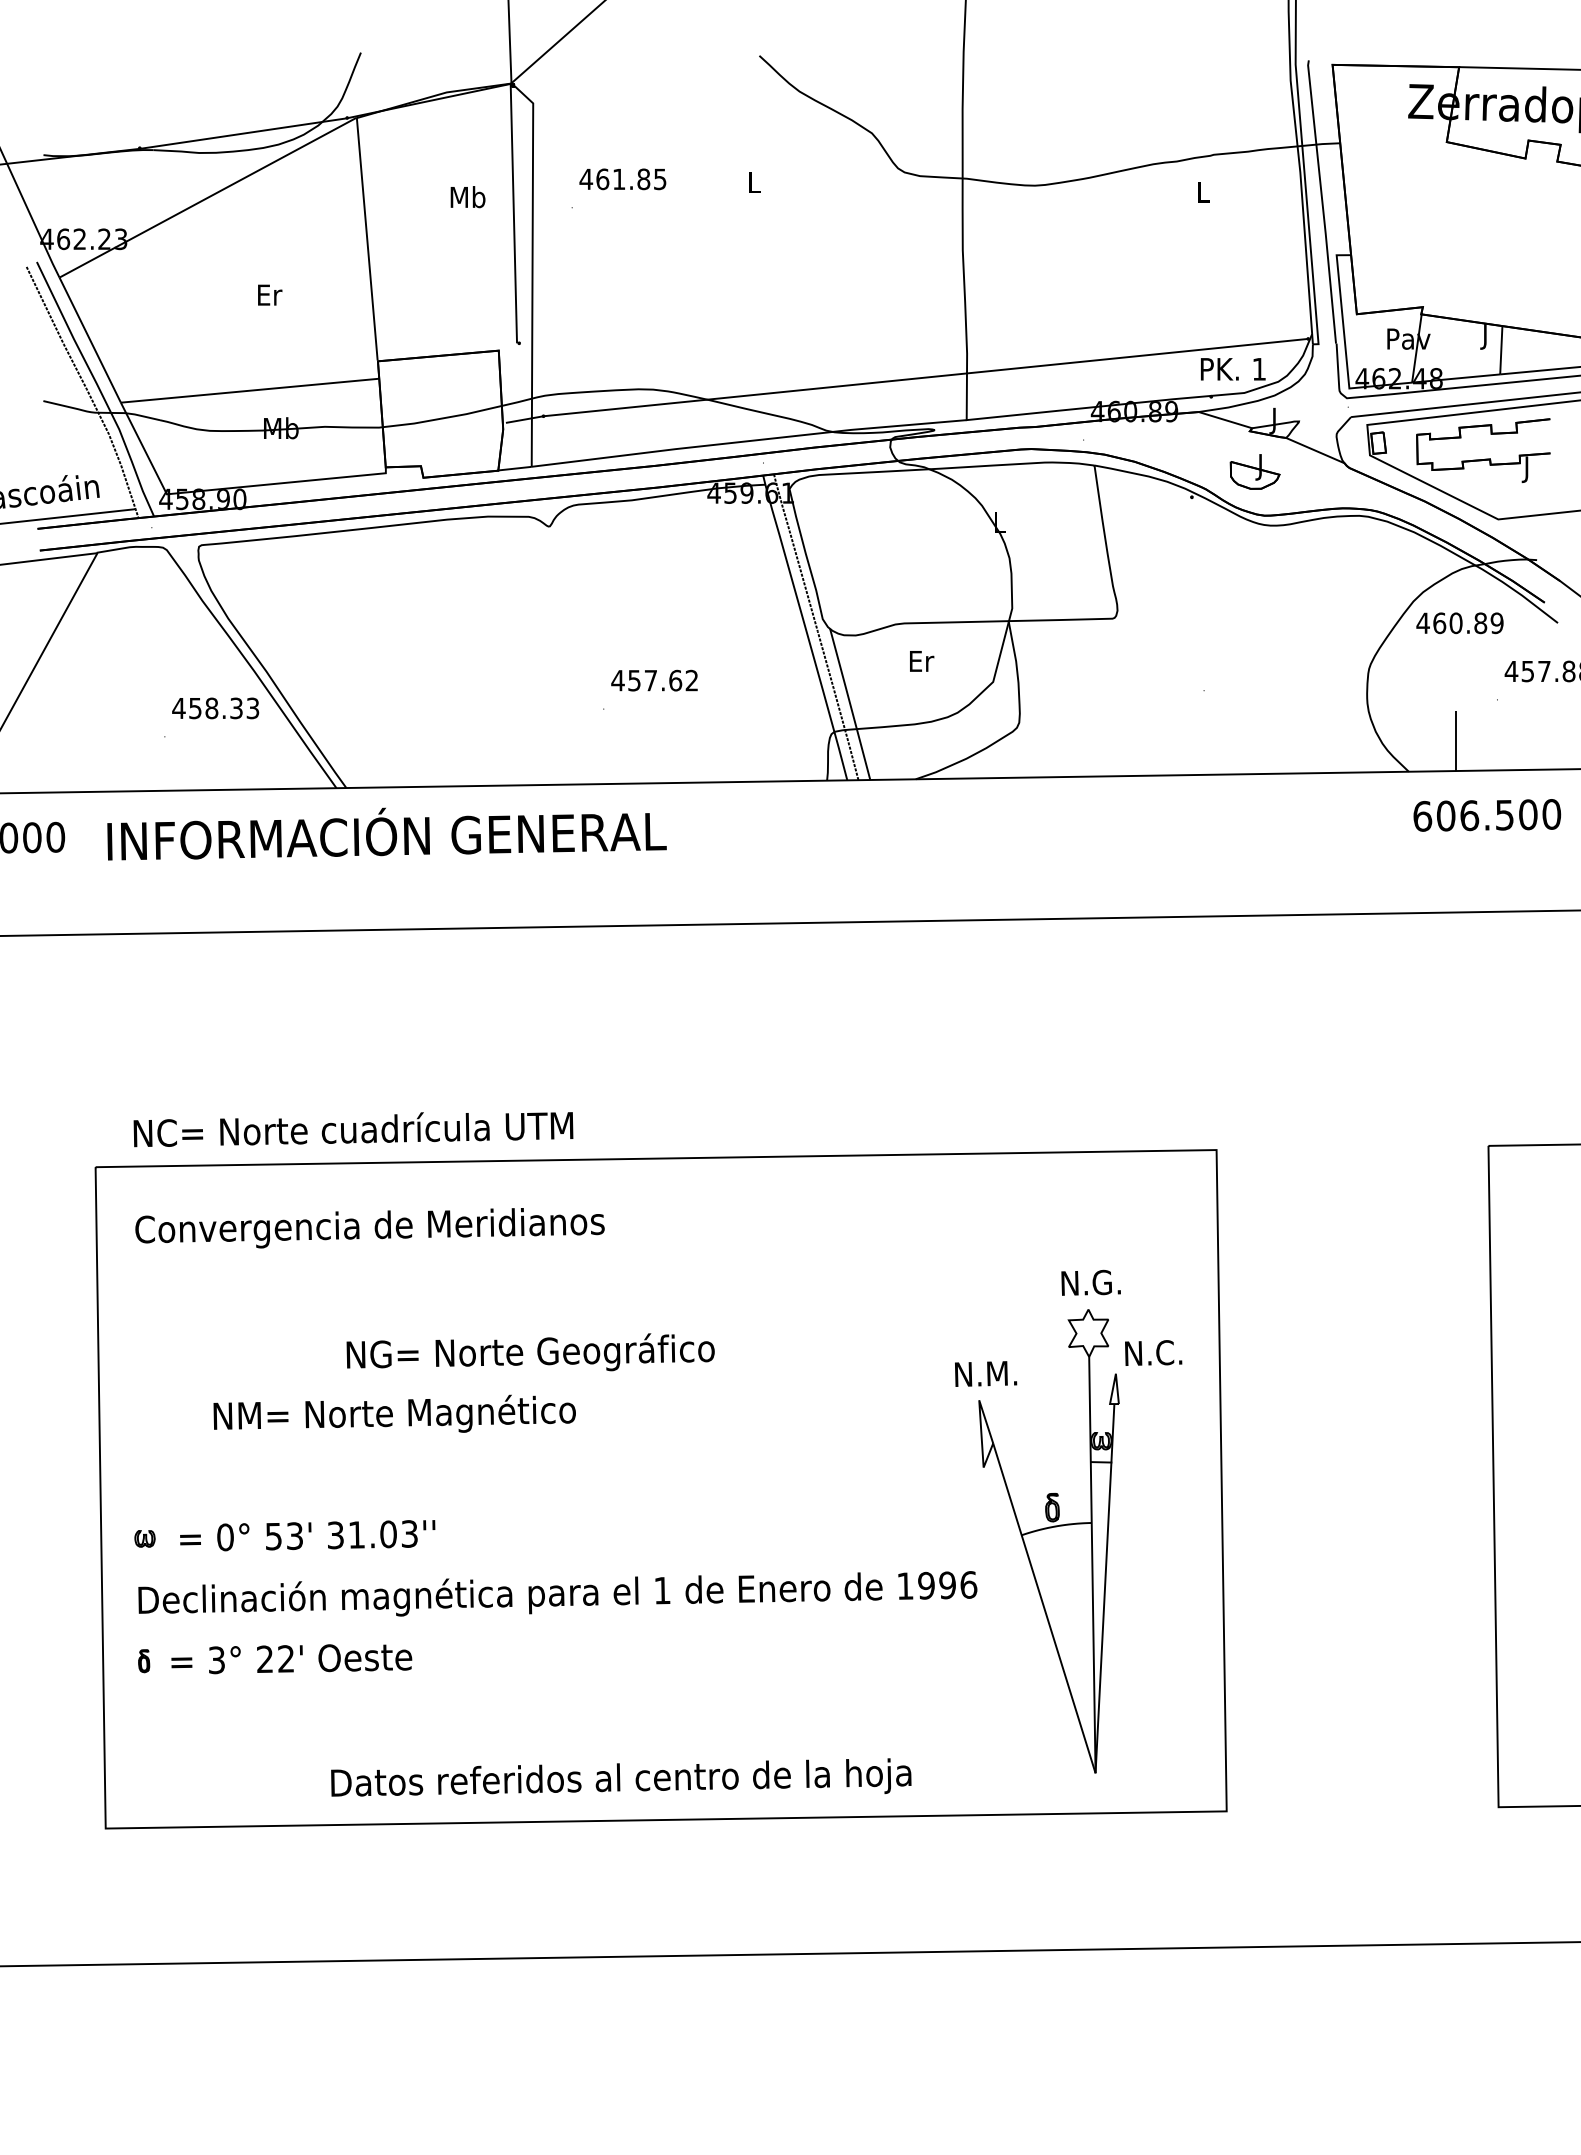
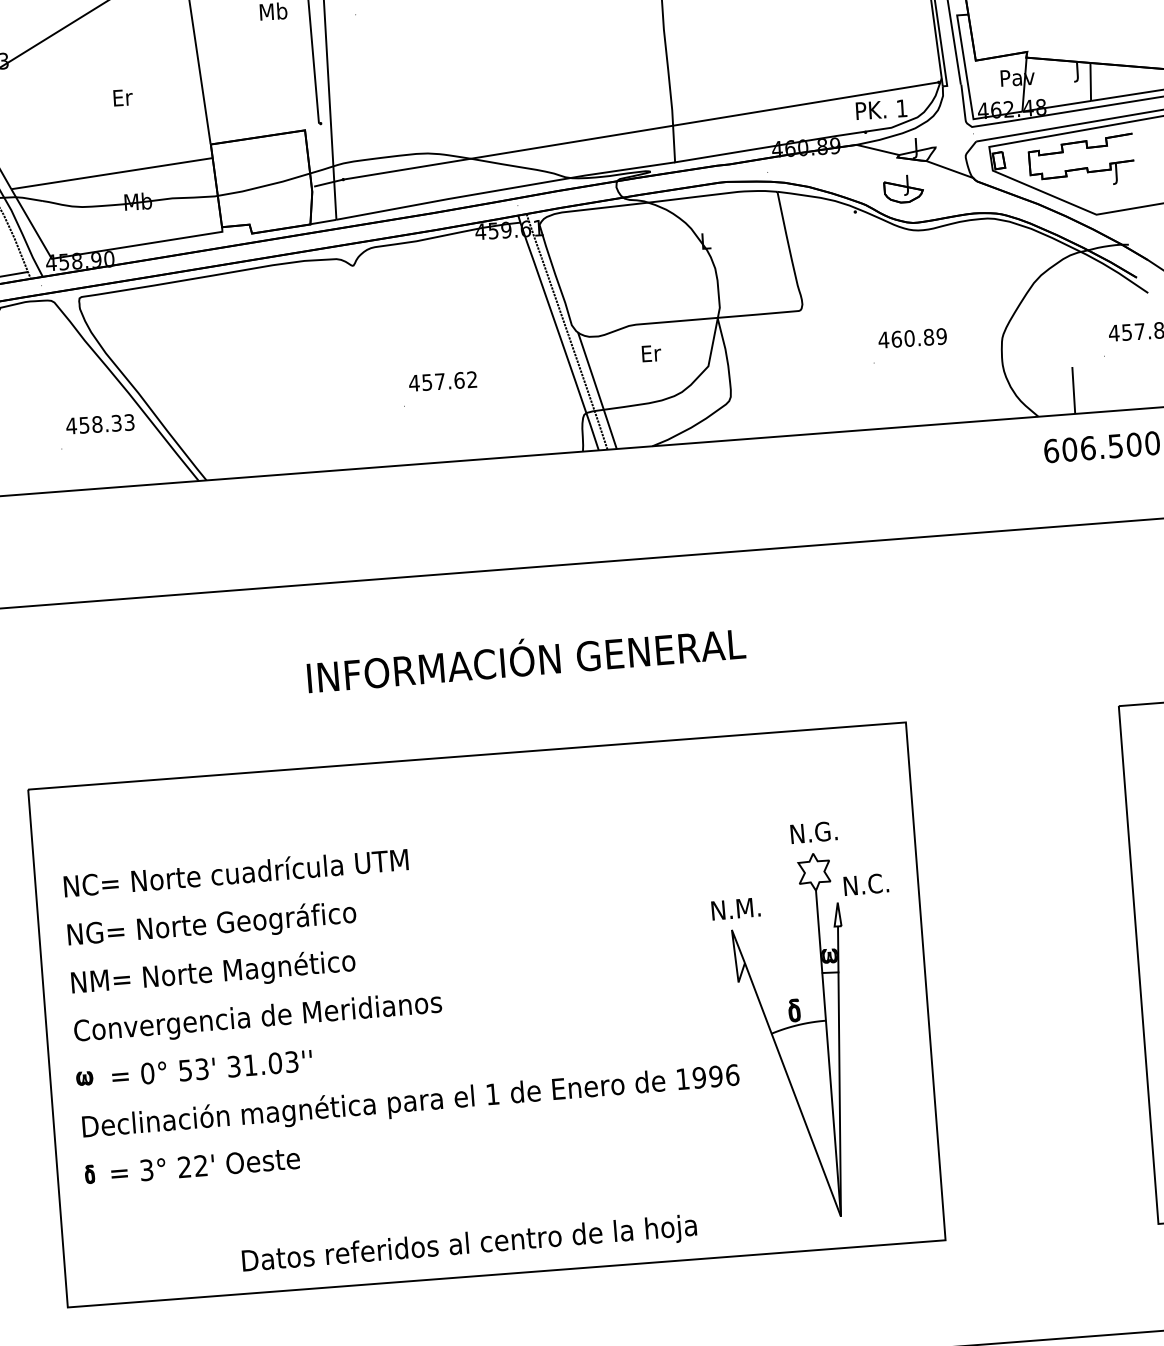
text: (1459, 623) -> (912, 338), moved
text: (386, 833) -> (525, 658), moved
text: (353, 1129) -> (236, 873), moved
text: (369, 1228) -> (257, 1018), moved
text: (530, 1352) -> (211, 924), moved
text: (394, 1413) -> (213, 972), moved

